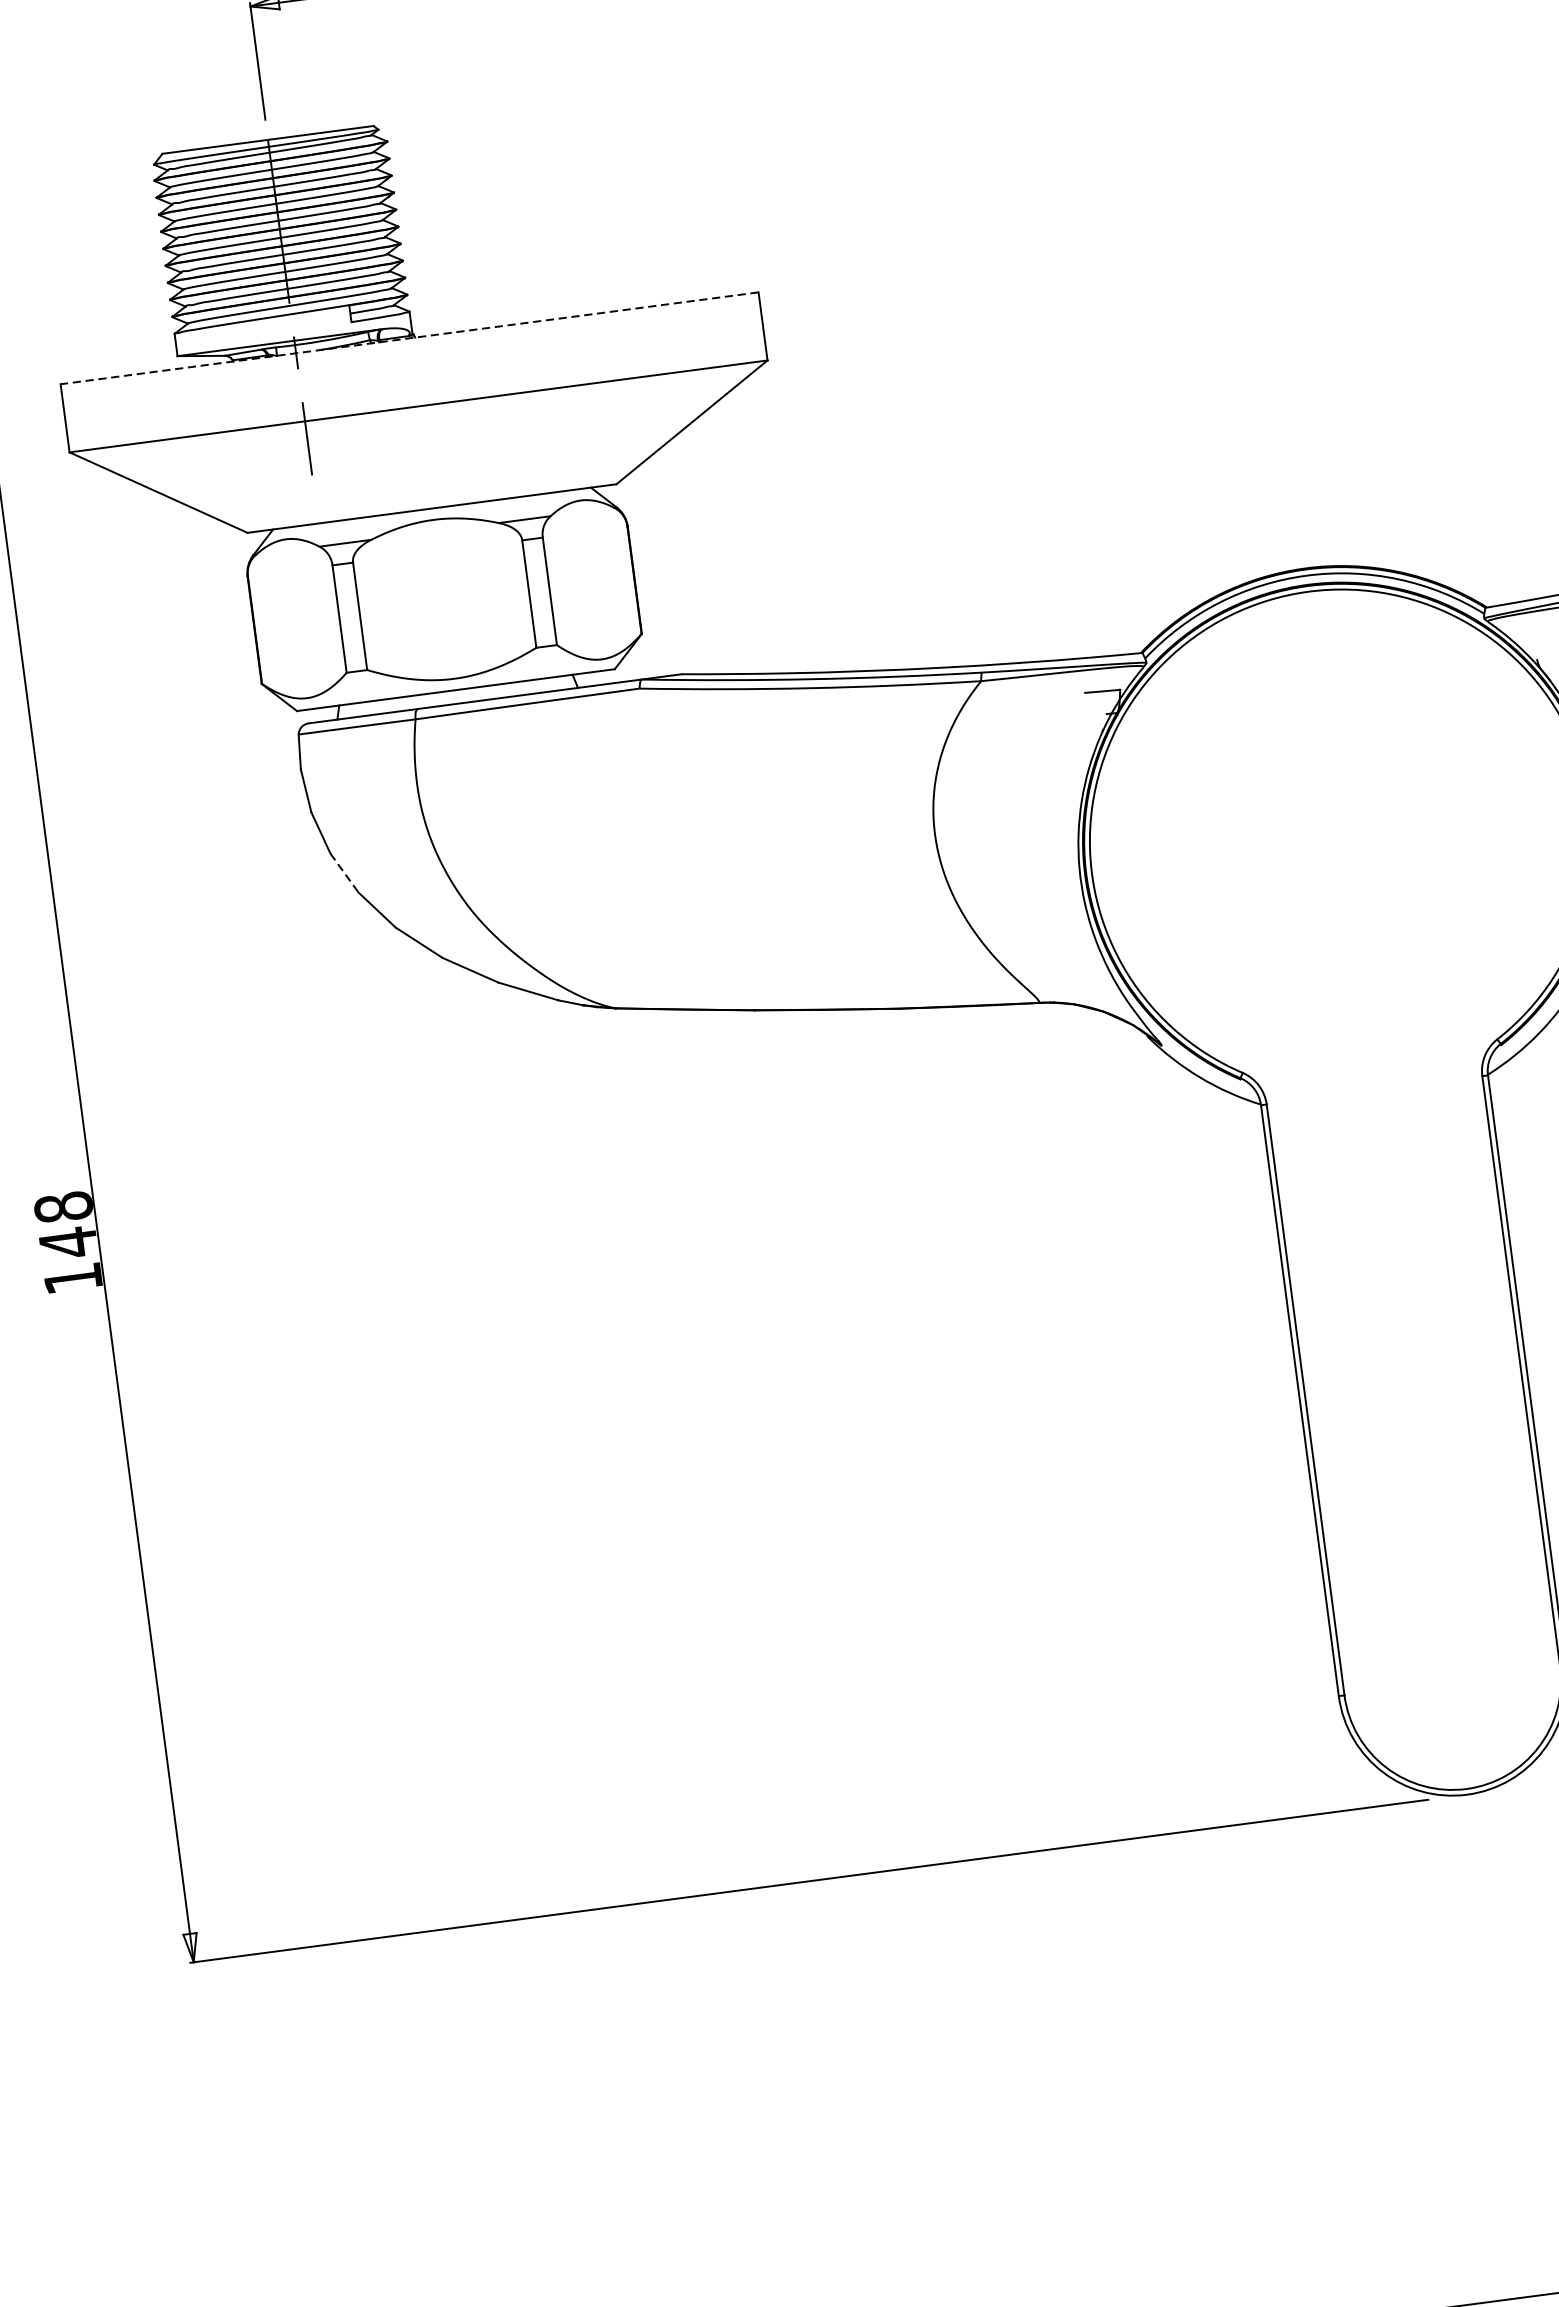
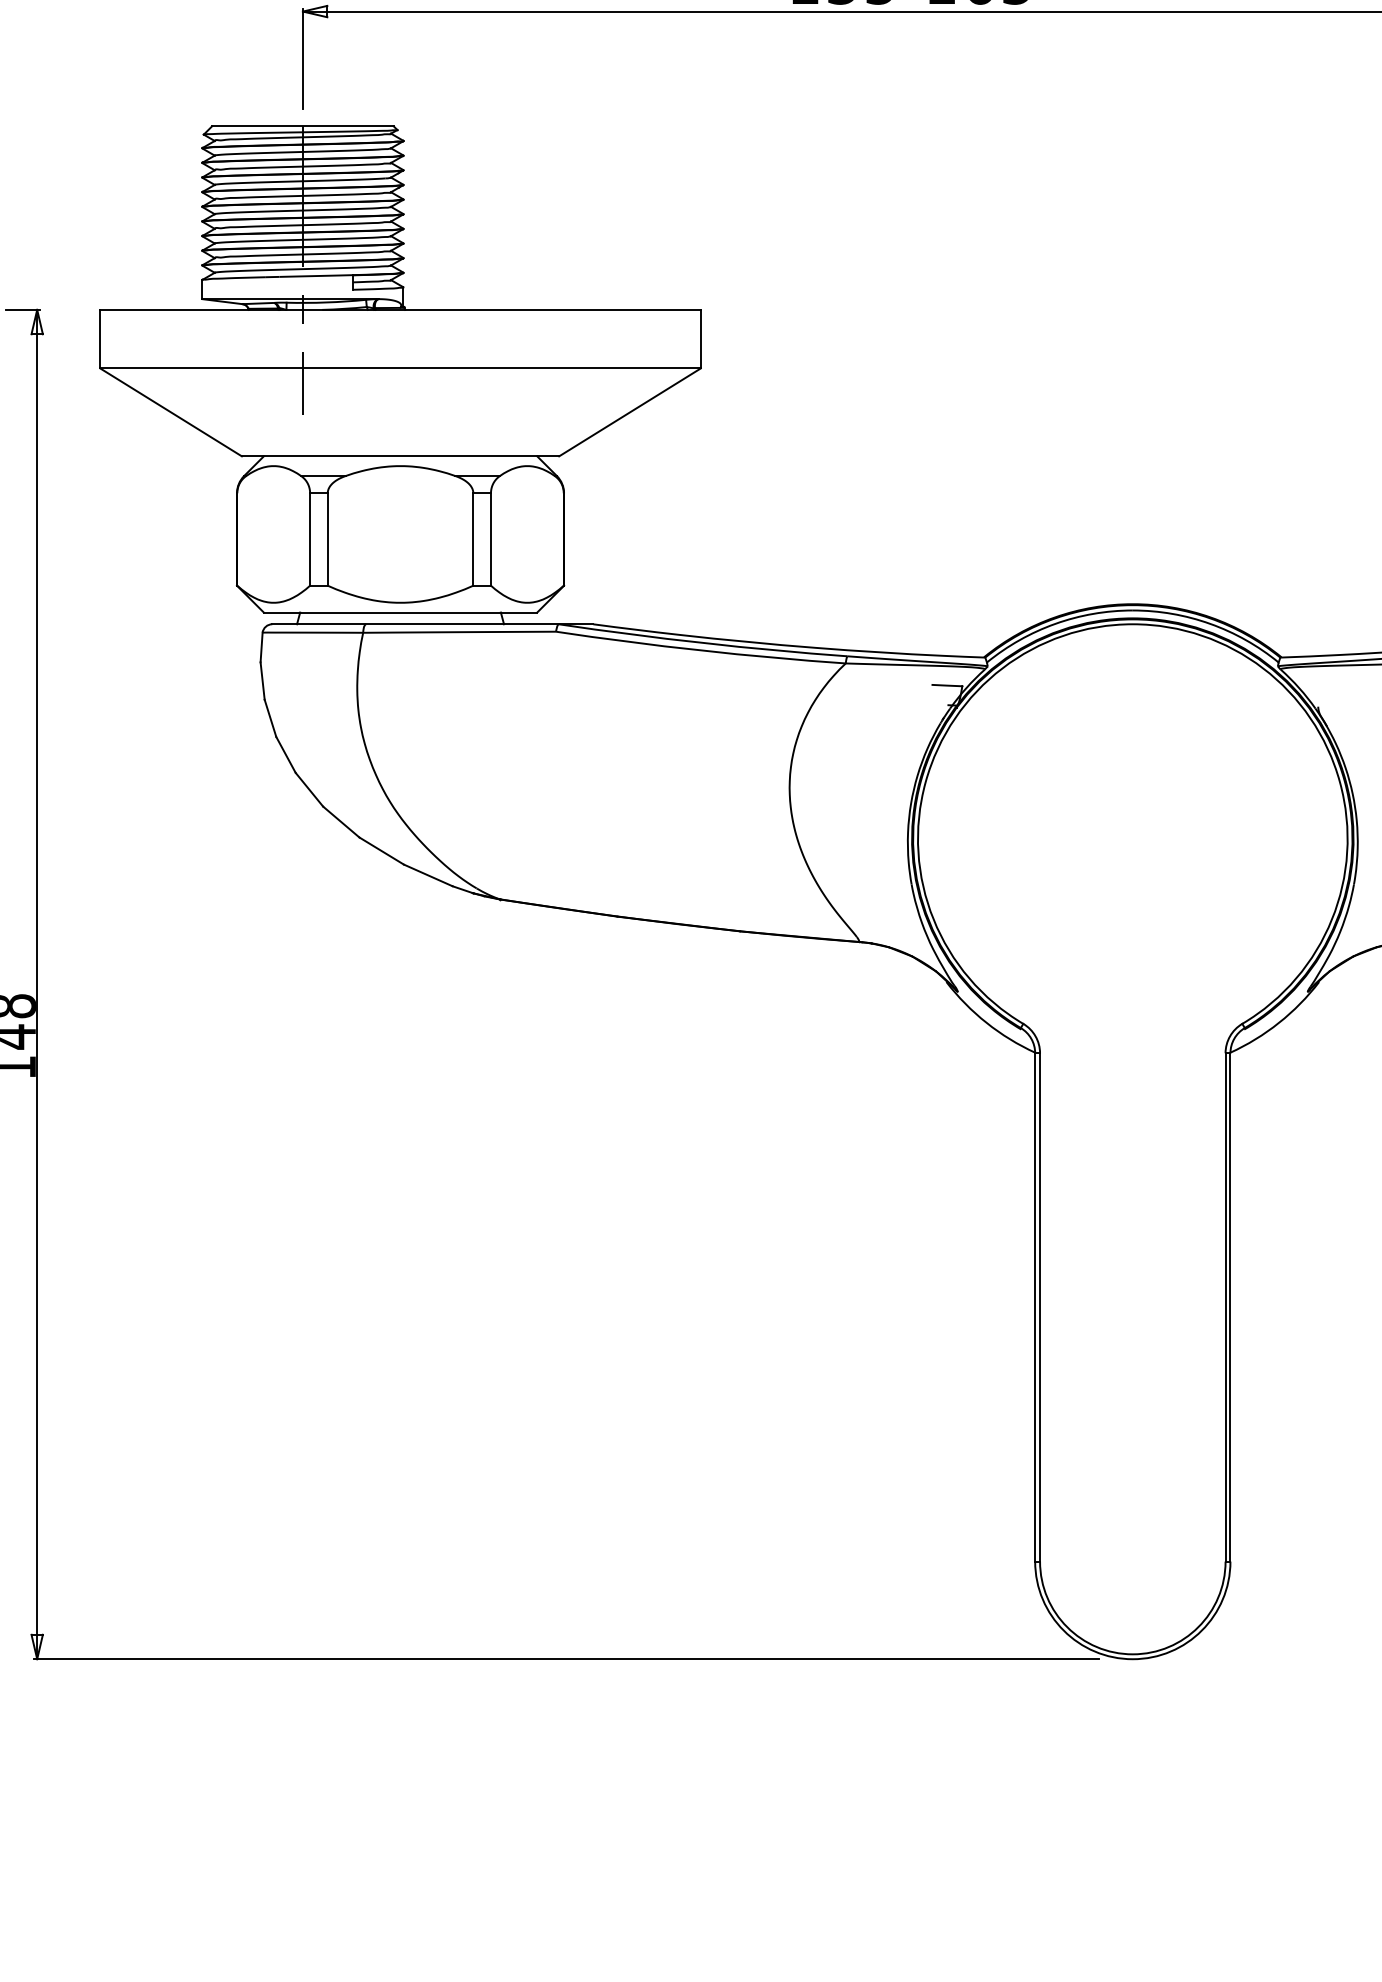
line: (409, 337) -> (400, 309), dashed -> solid
line: (345, 873) -> (286, 755), dashed -> solid

